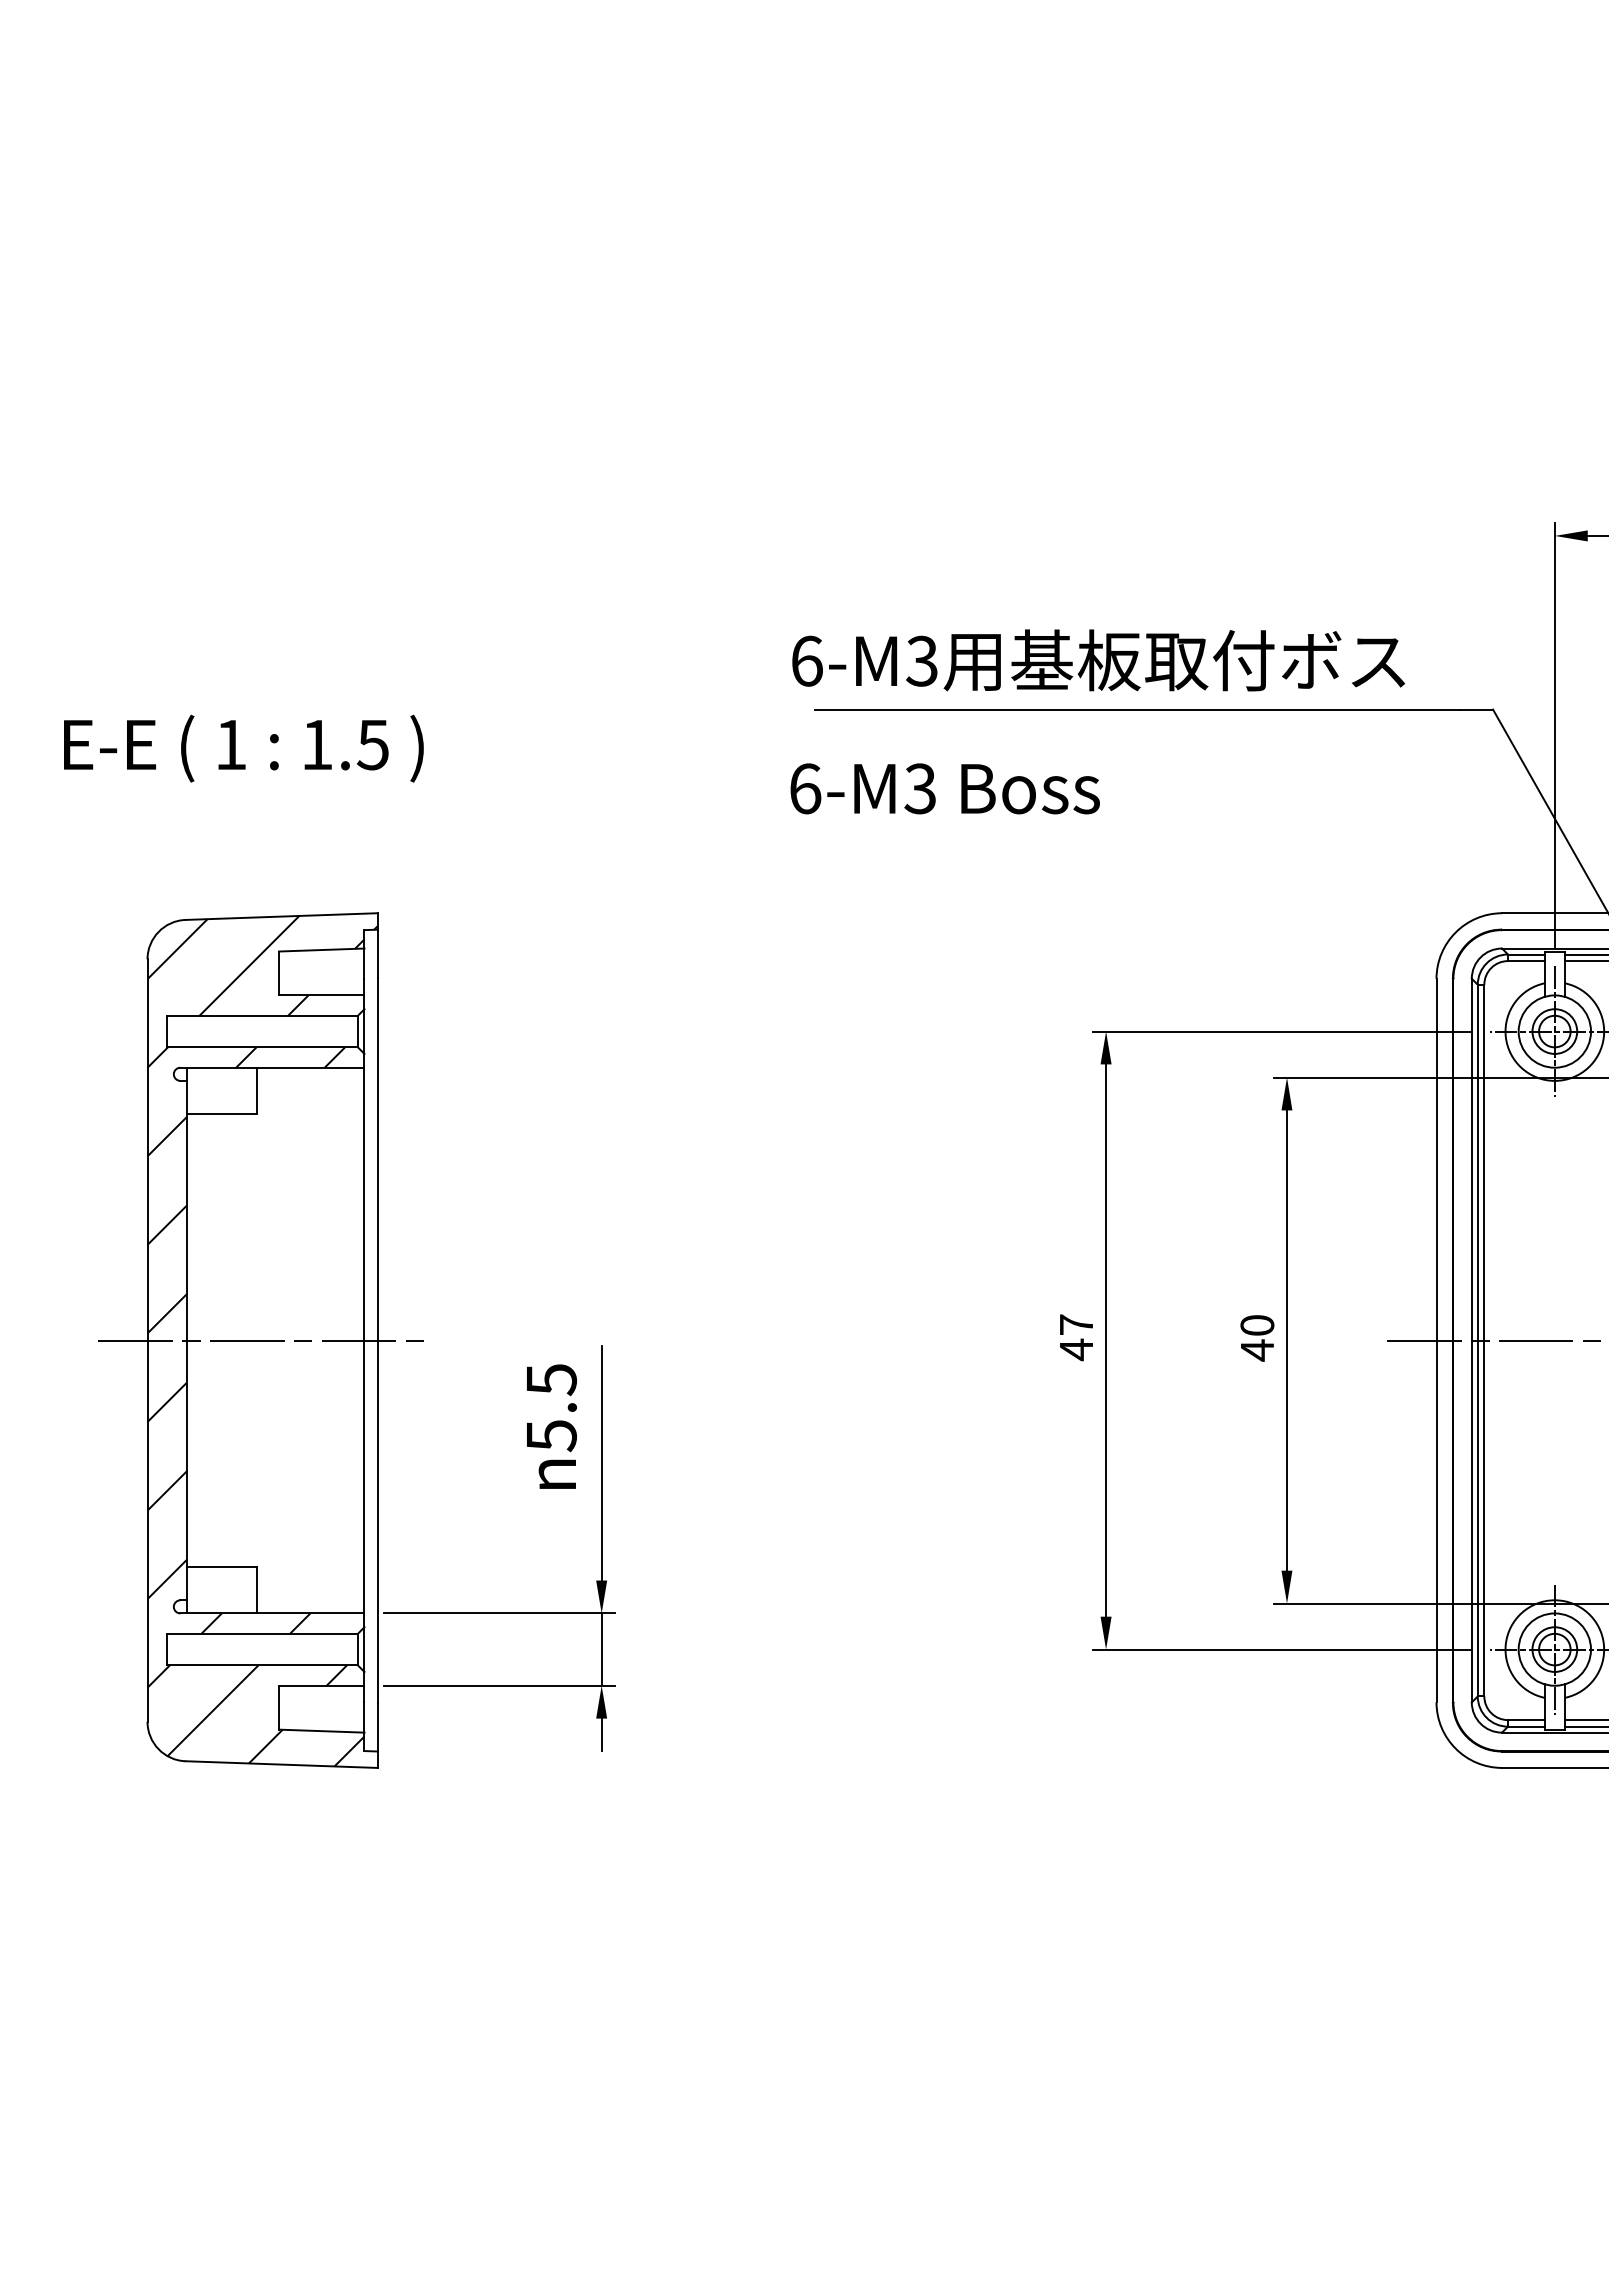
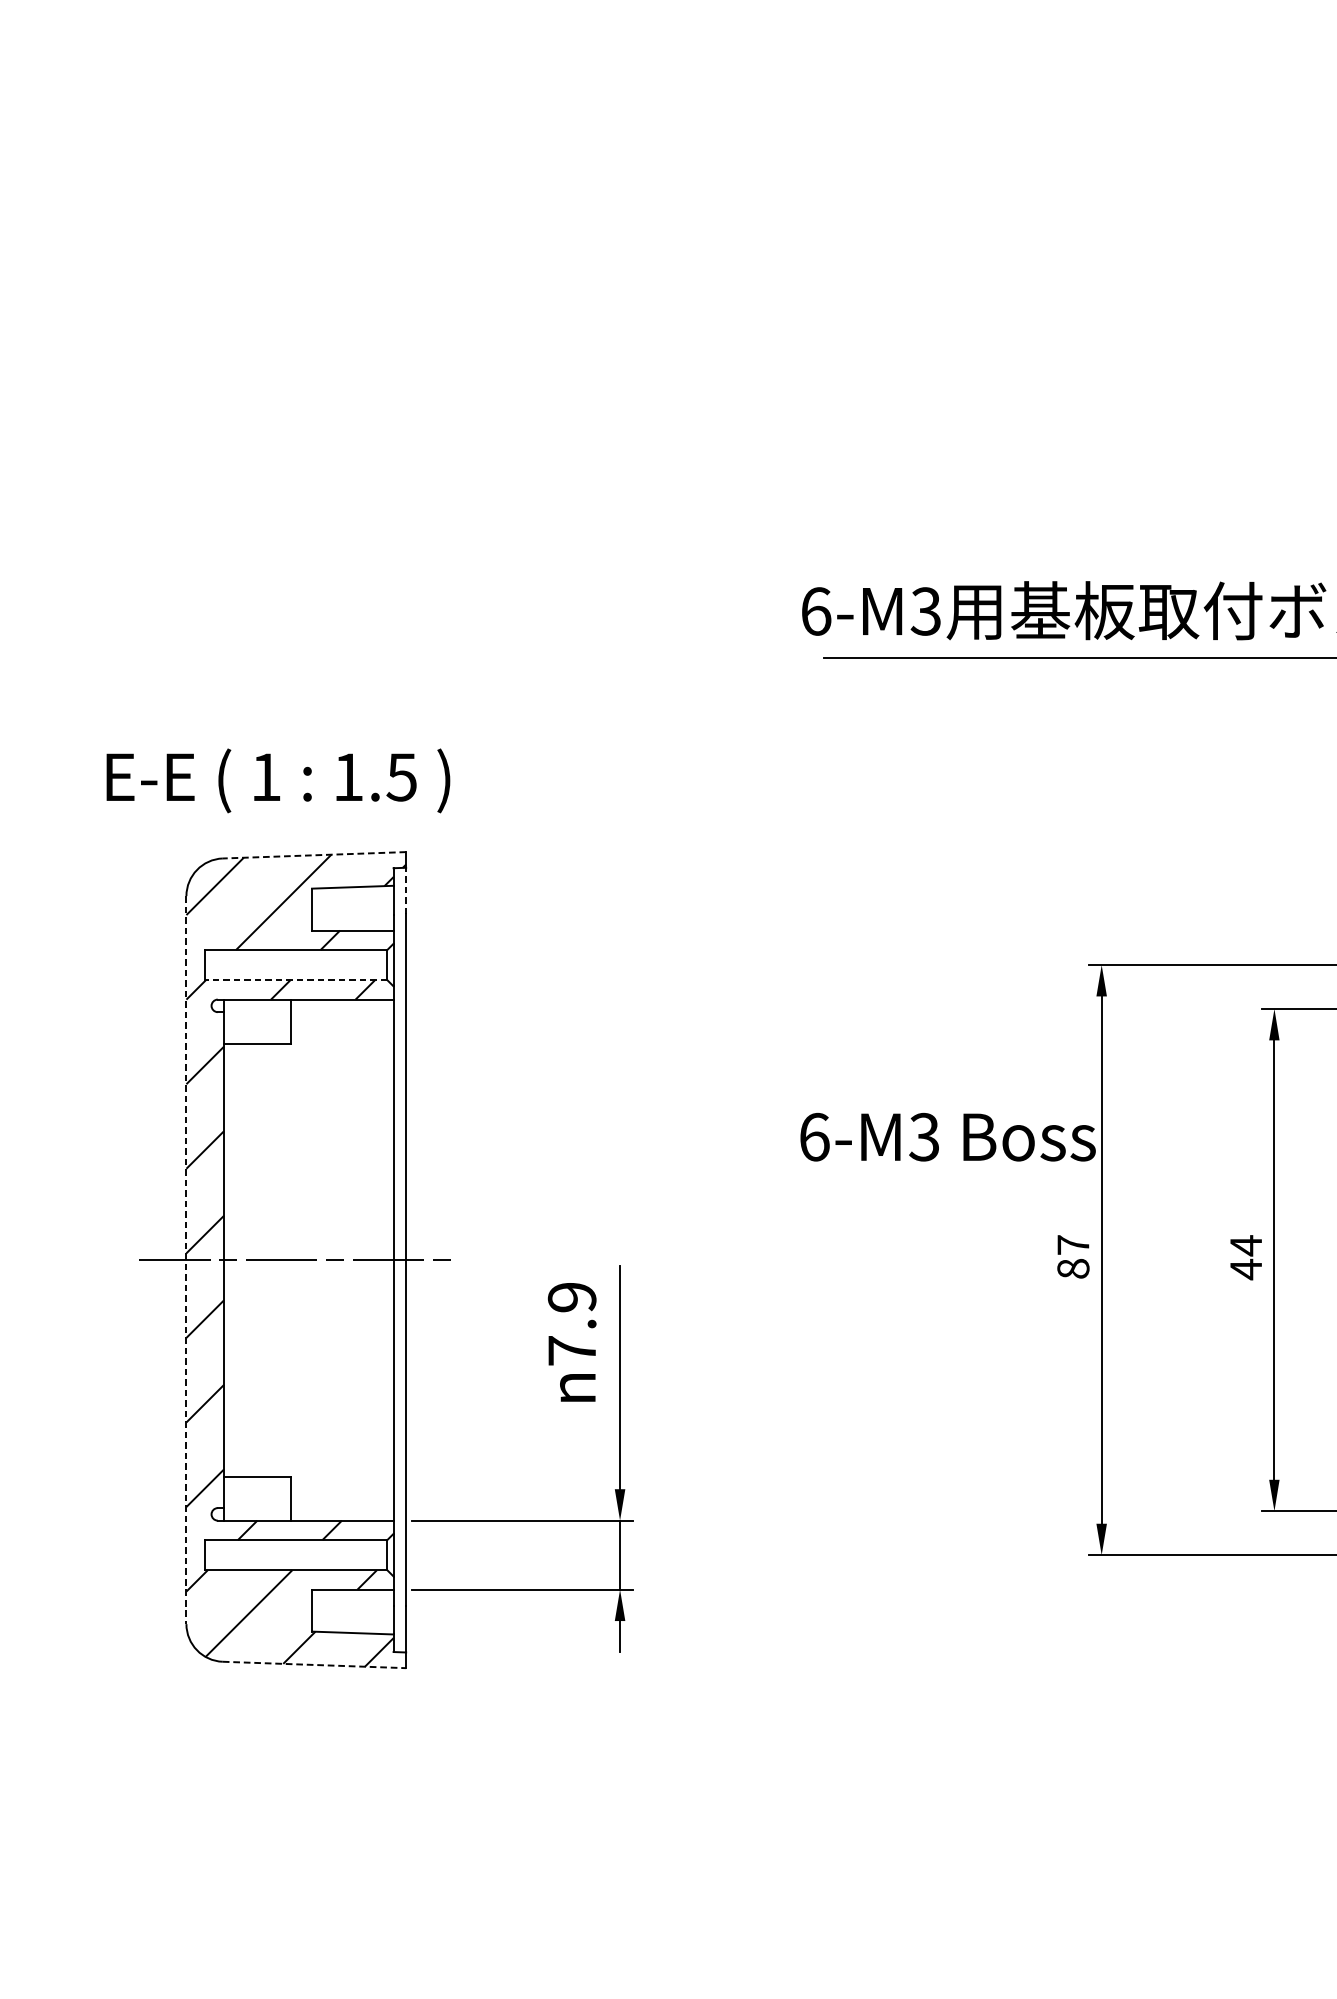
text: (243, 748) -> (278, 780), moved
text: (944, 788) -> (947, 1136), moved
line: (281, 916) -> (314, 855), solid -> dashed
line: (377, 953) -> (406, 890), solid -> dashed
line: (262, 1047) -> (296, 980), solid -> dashed
text: (1257, 1325) -> (1246, 1245), 40 -> 44
line: (147, 1341) -> (186, 1261), solid -> dashed
text: (1076, 1349) -> (1073, 1268), 47 -> 87
text: (551, 1408) -> (572, 1324), 5.5 -> 7.9
line: (282, 1764) -> (315, 1664), solid -> dashed

